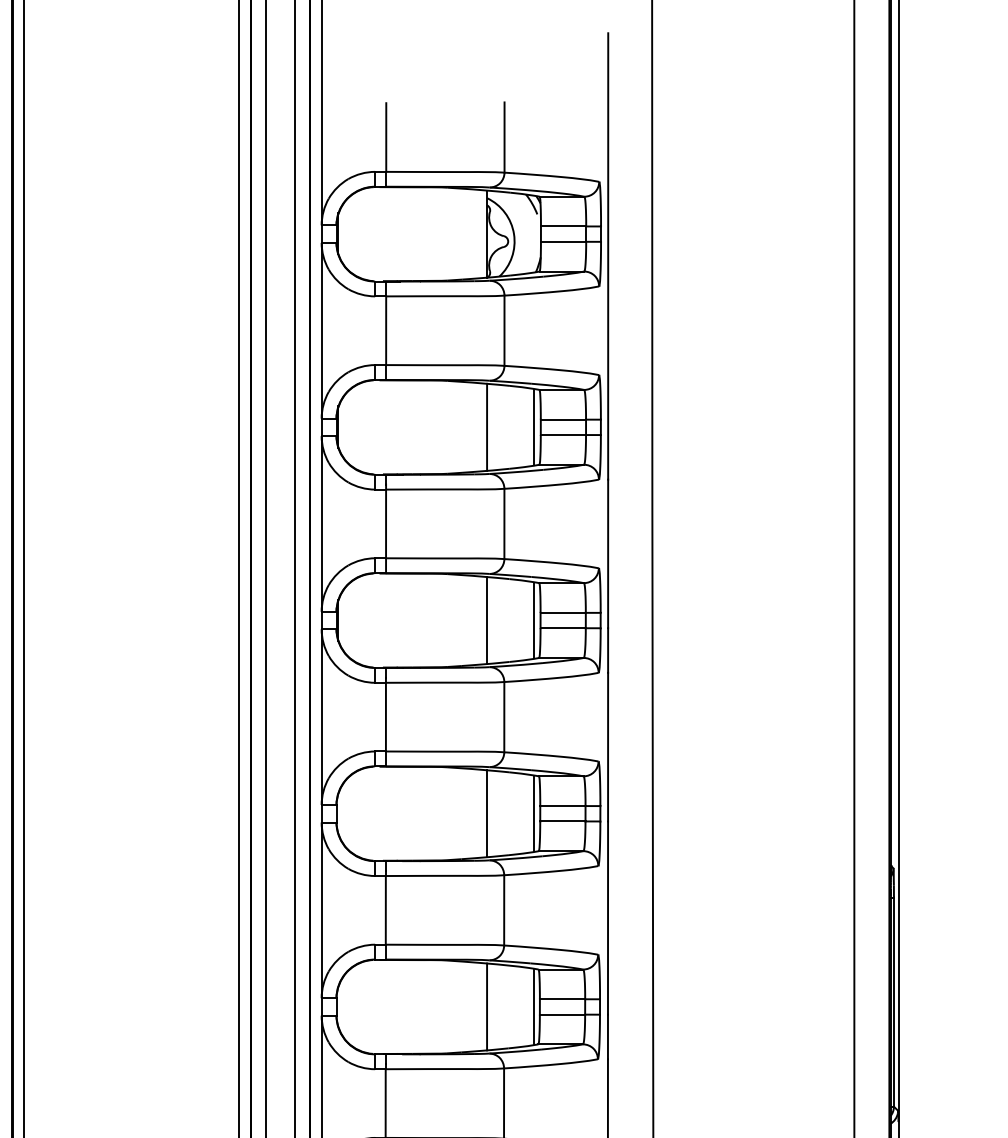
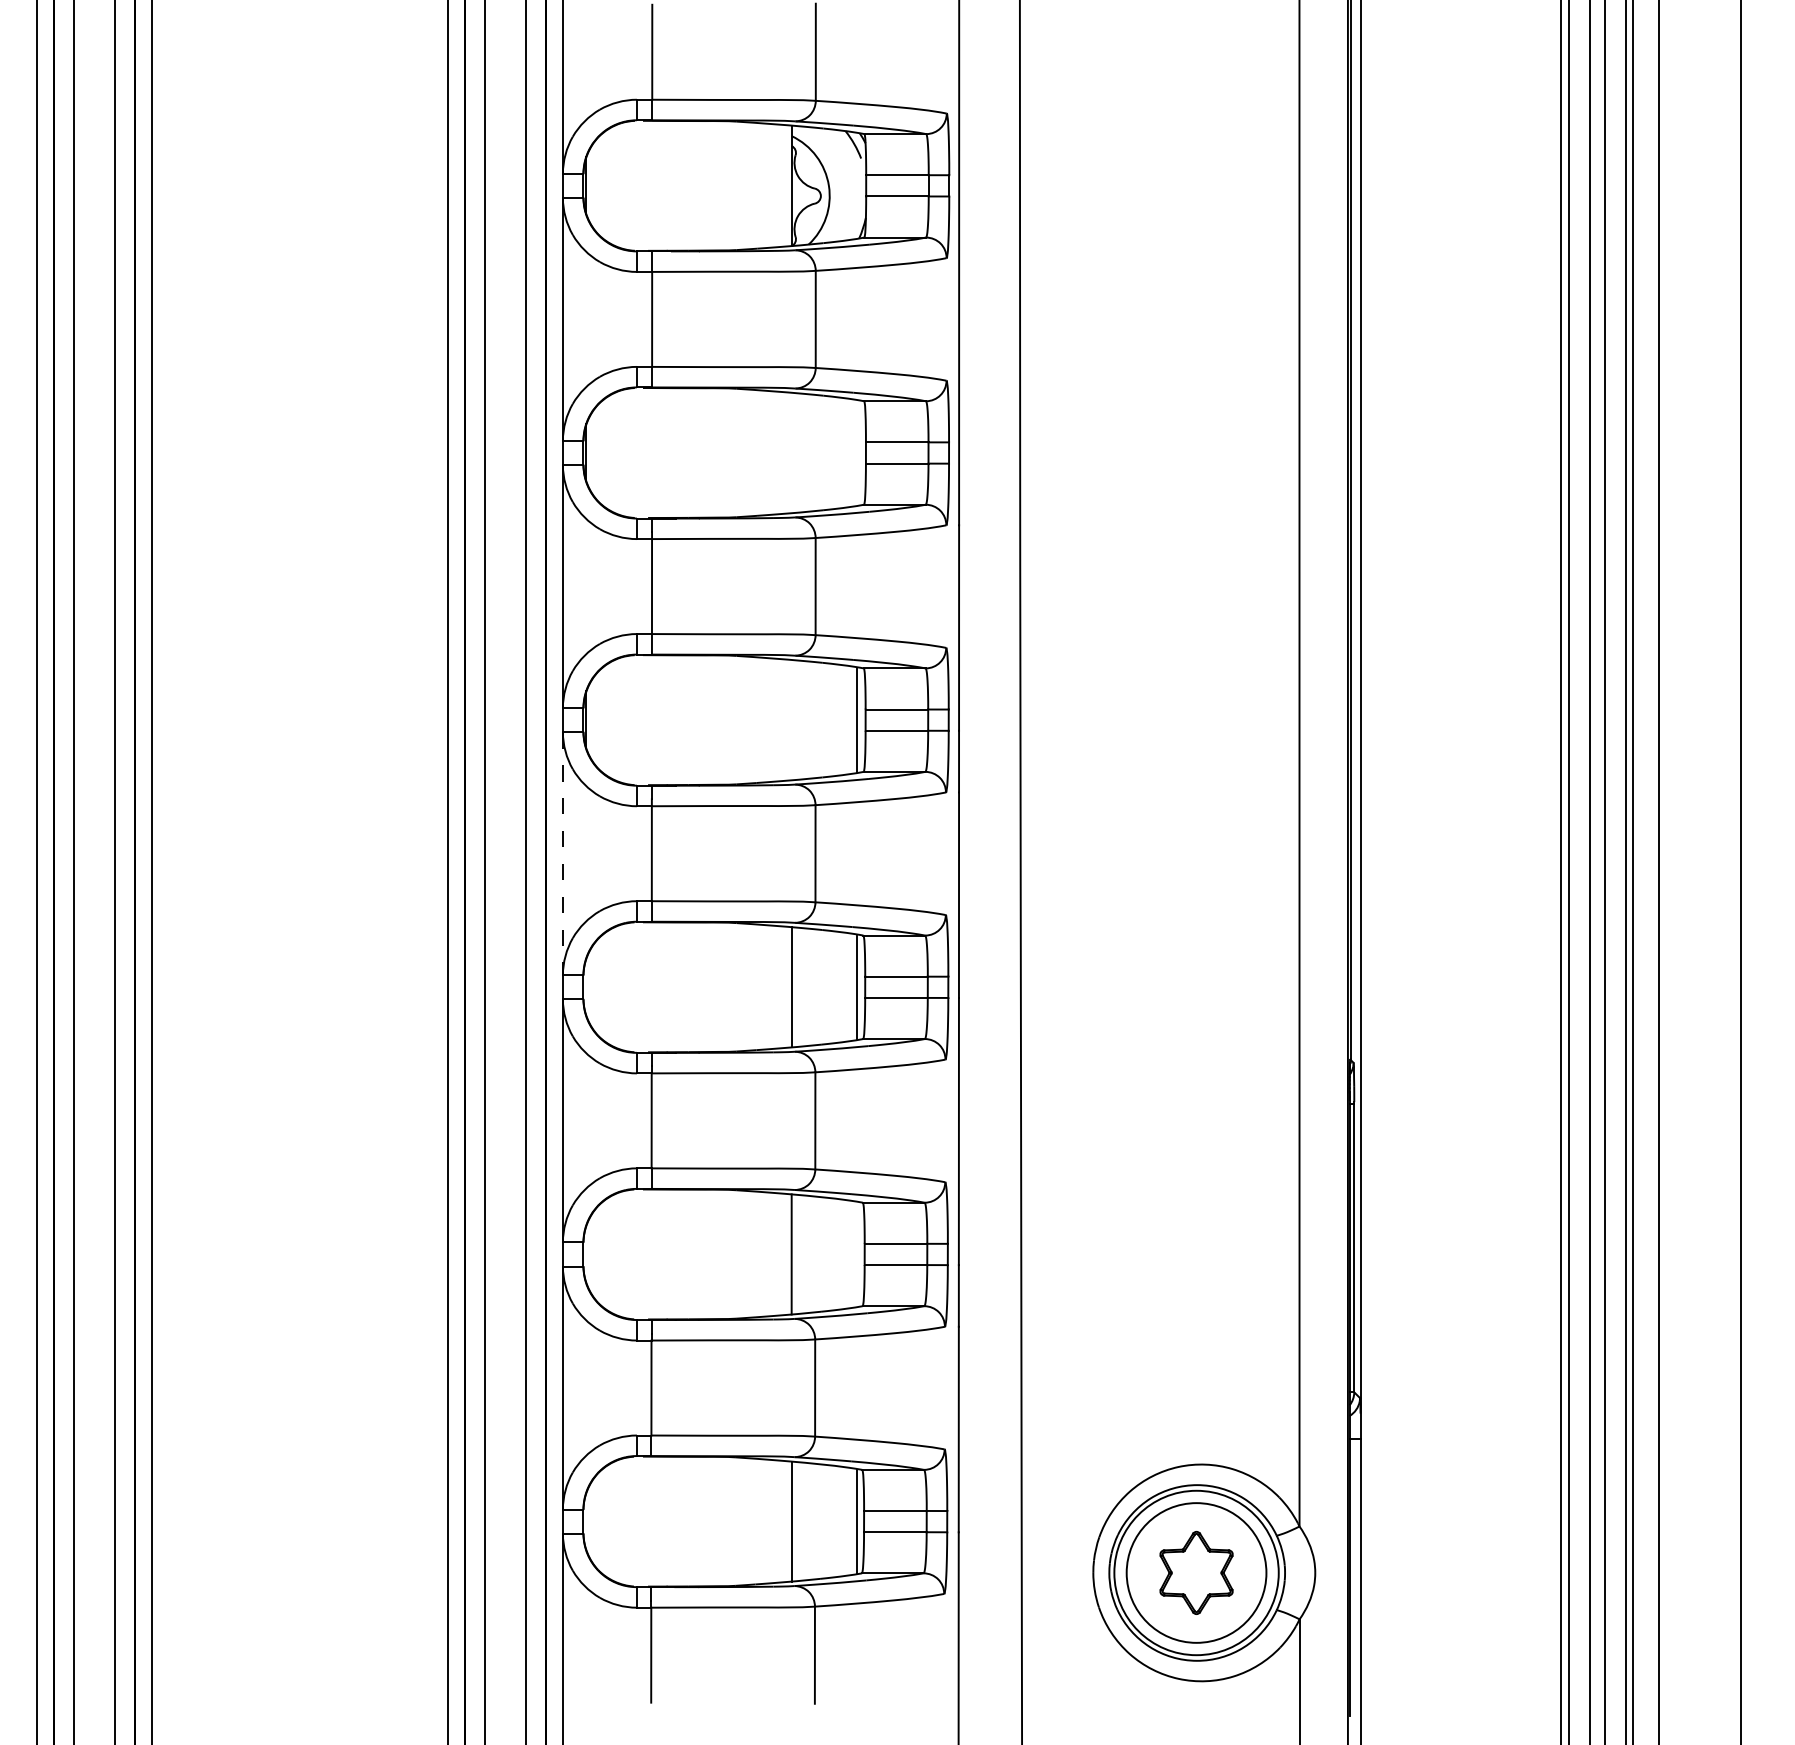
line: (486, 426) -> (791, 452), removed
line: (533, 426) -> (856, 452), removed
line: (486, 620) -> (791, 719), removed
line: (321, 717) -> (562, 854), solid -> dashed
line: (533, 1006) -> (856, 1254), removed

